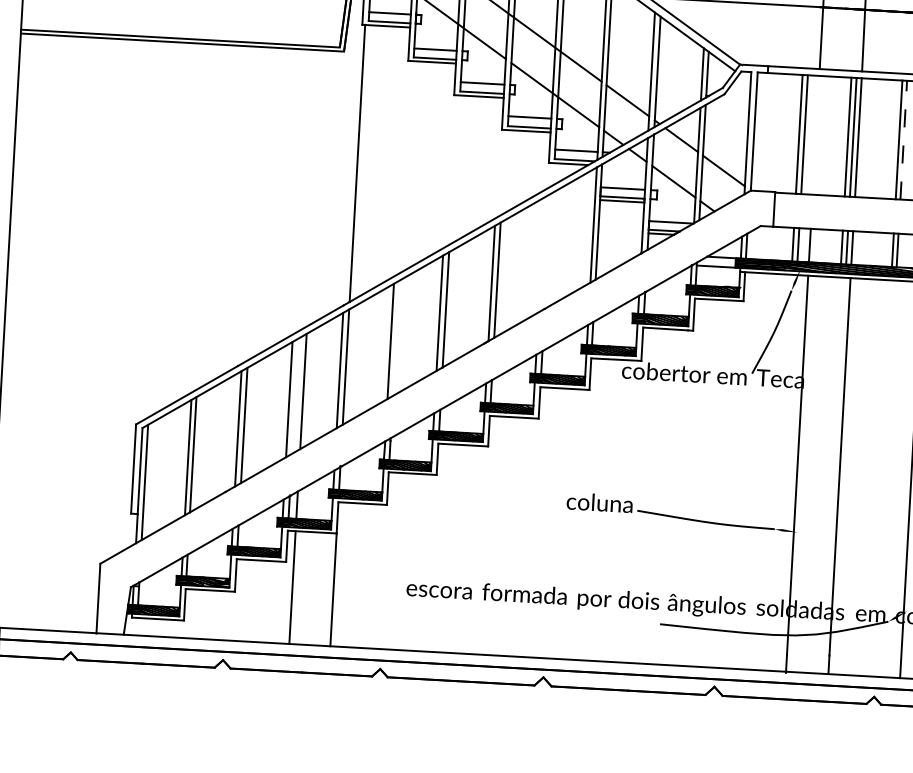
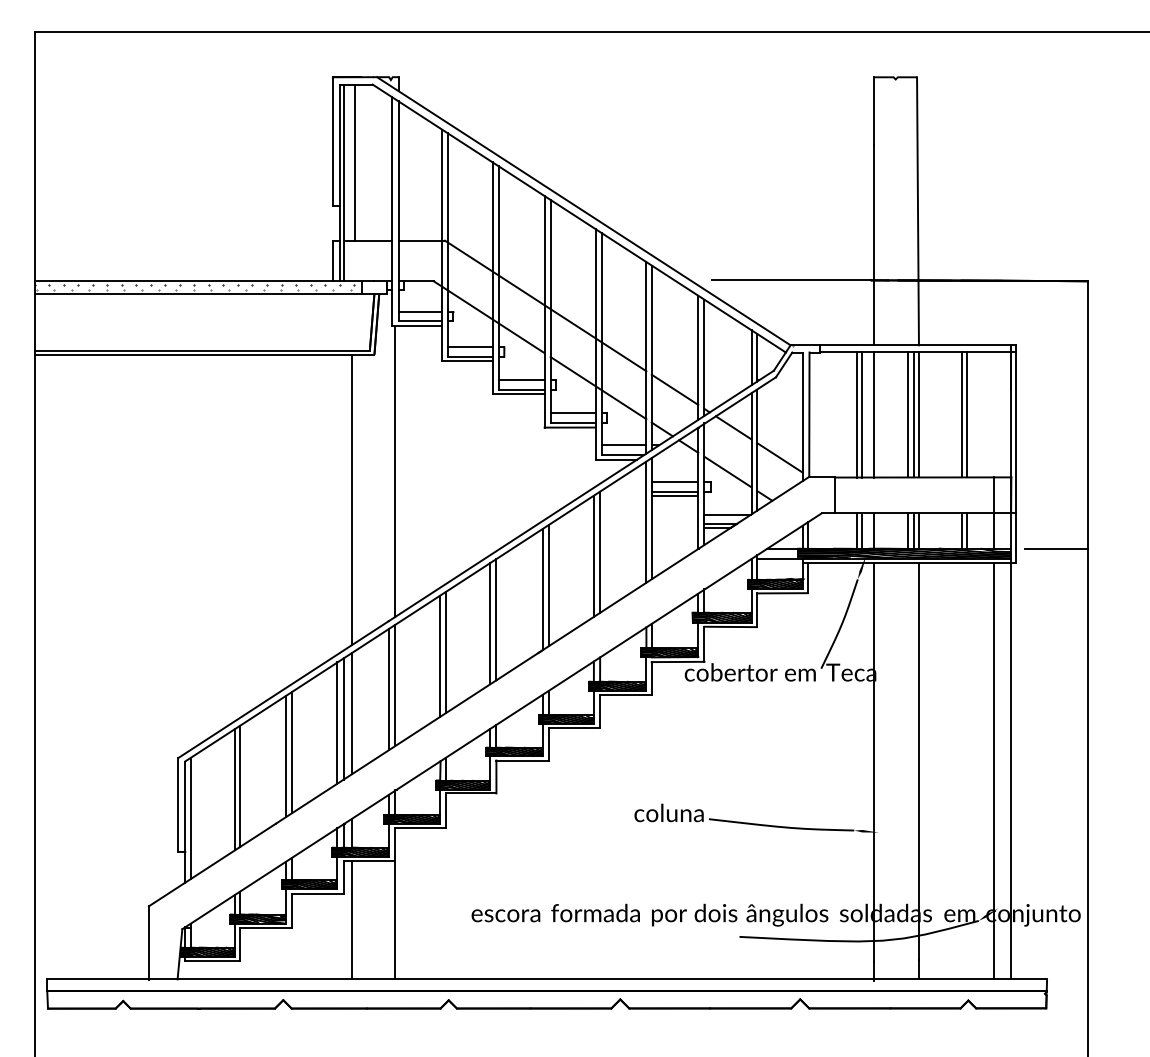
line: (816, 134) -> (874, 414), added
line: (903, 139) -> (966, 414), dashed -> solid
line: (314, 187) -> (351, 499), added
line: (548, 250) -> (600, 551), added
line: (541, 253) -> (593, 555), added
line: (396, 338) -> (446, 652), added
line: (295, 395) -> (343, 718), added

